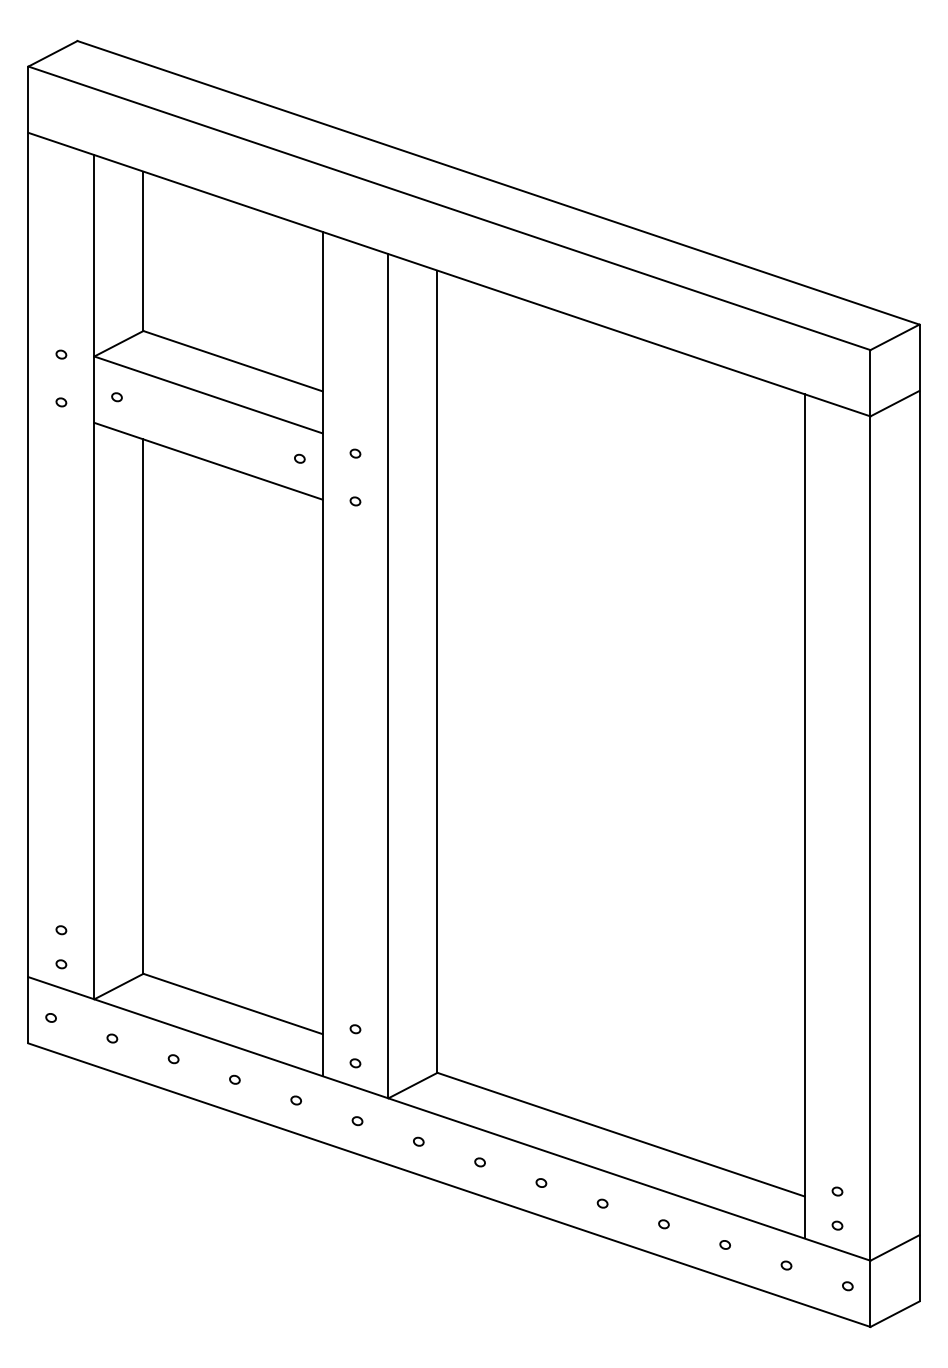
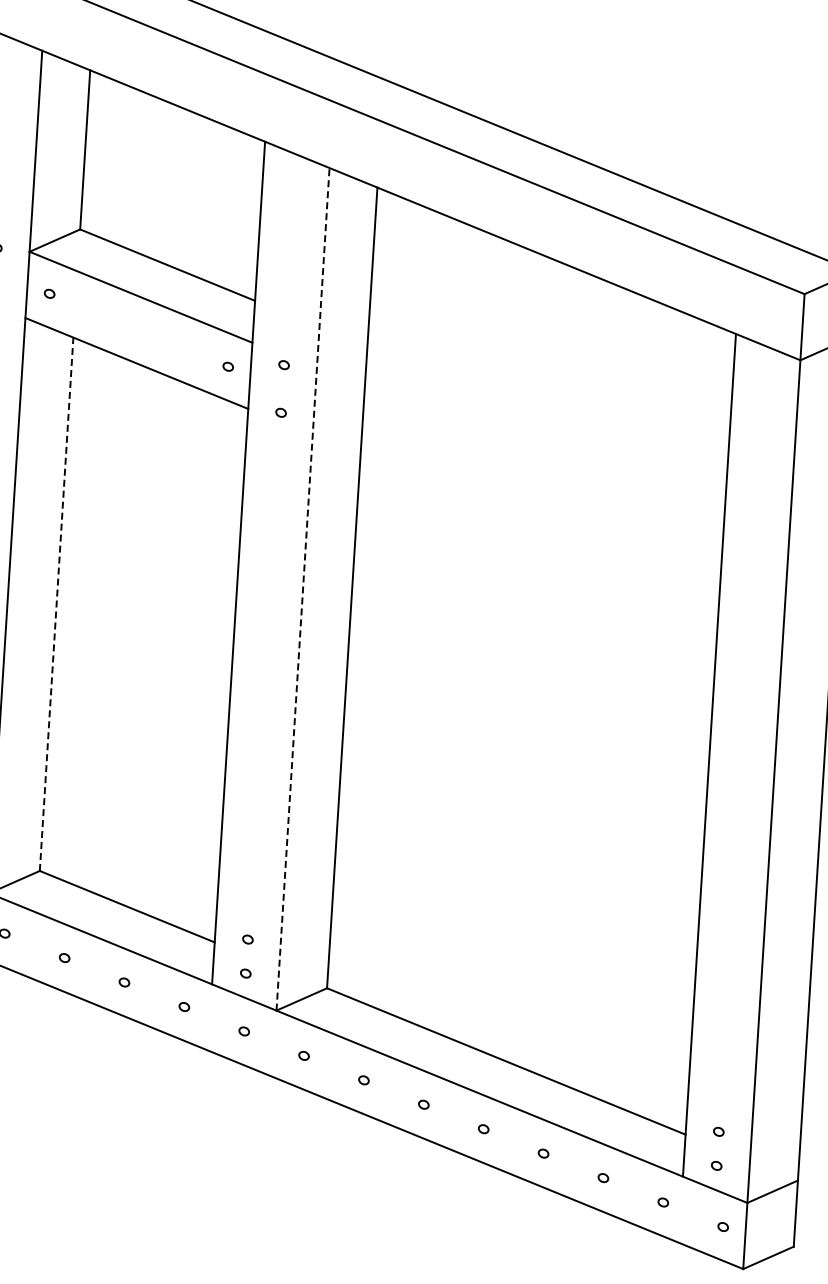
line: (388, 675) -> (303, 588), solid -> dashed
line: (143, 706) -> (56, 604), solid -> dashed

